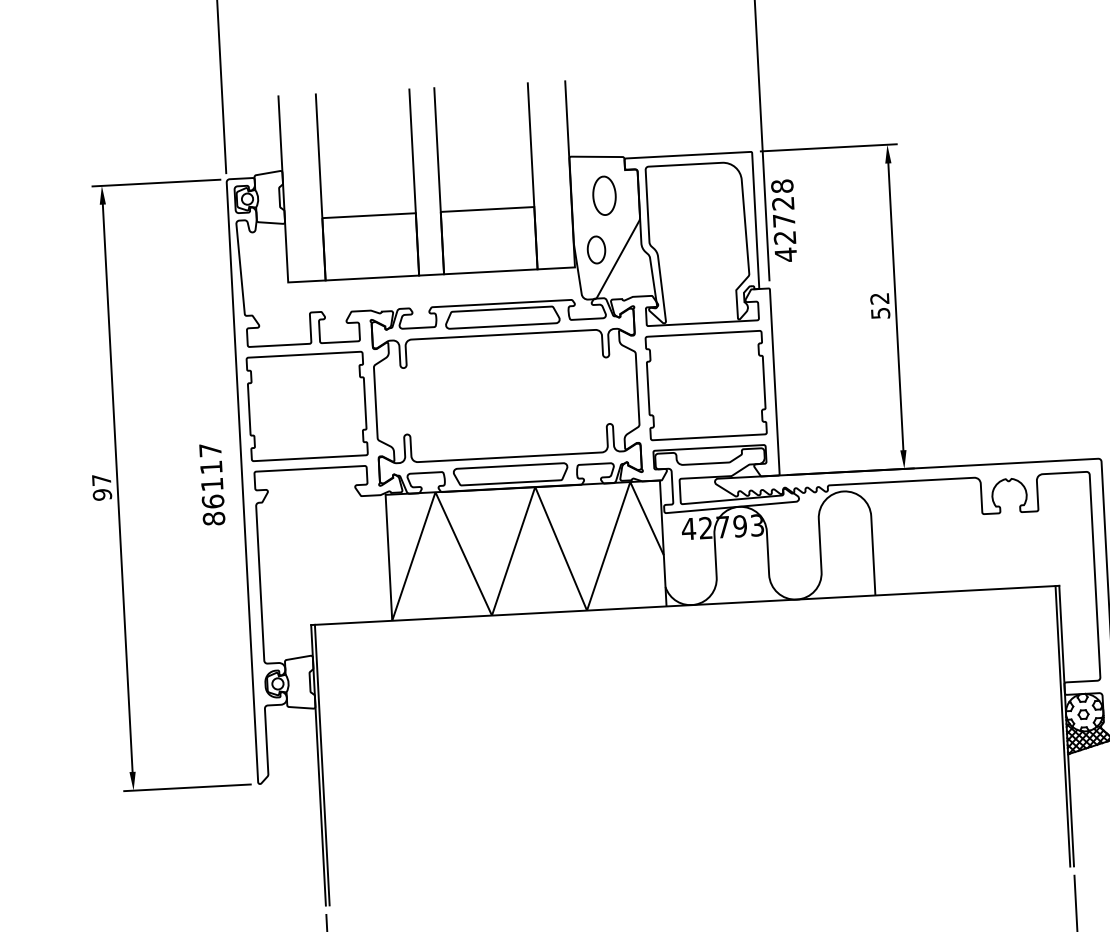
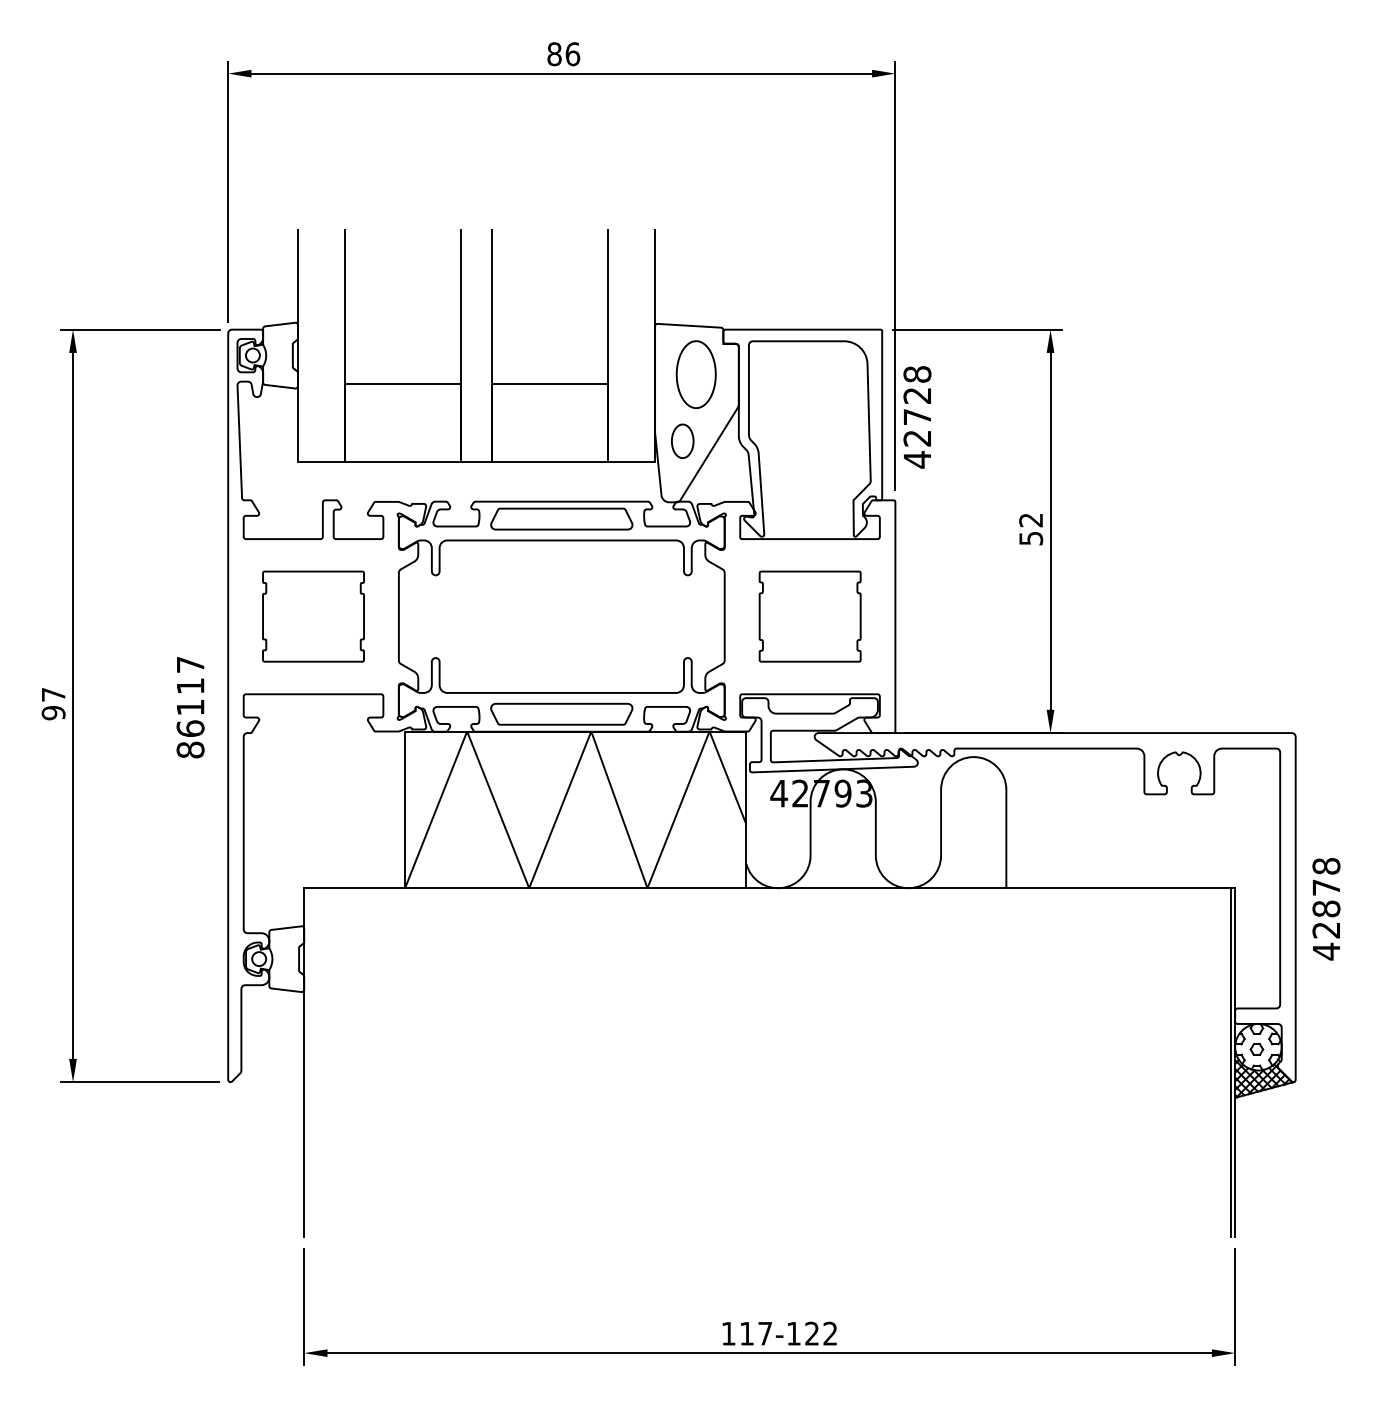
part: (603, 195) -> (695, 374), size x1.4
part: (706, 385) -> (810, 616), size x0.7
part: (307, 406) -> (313, 616), size x0.7
line: (321, 764) -> (308, 1062), removed

